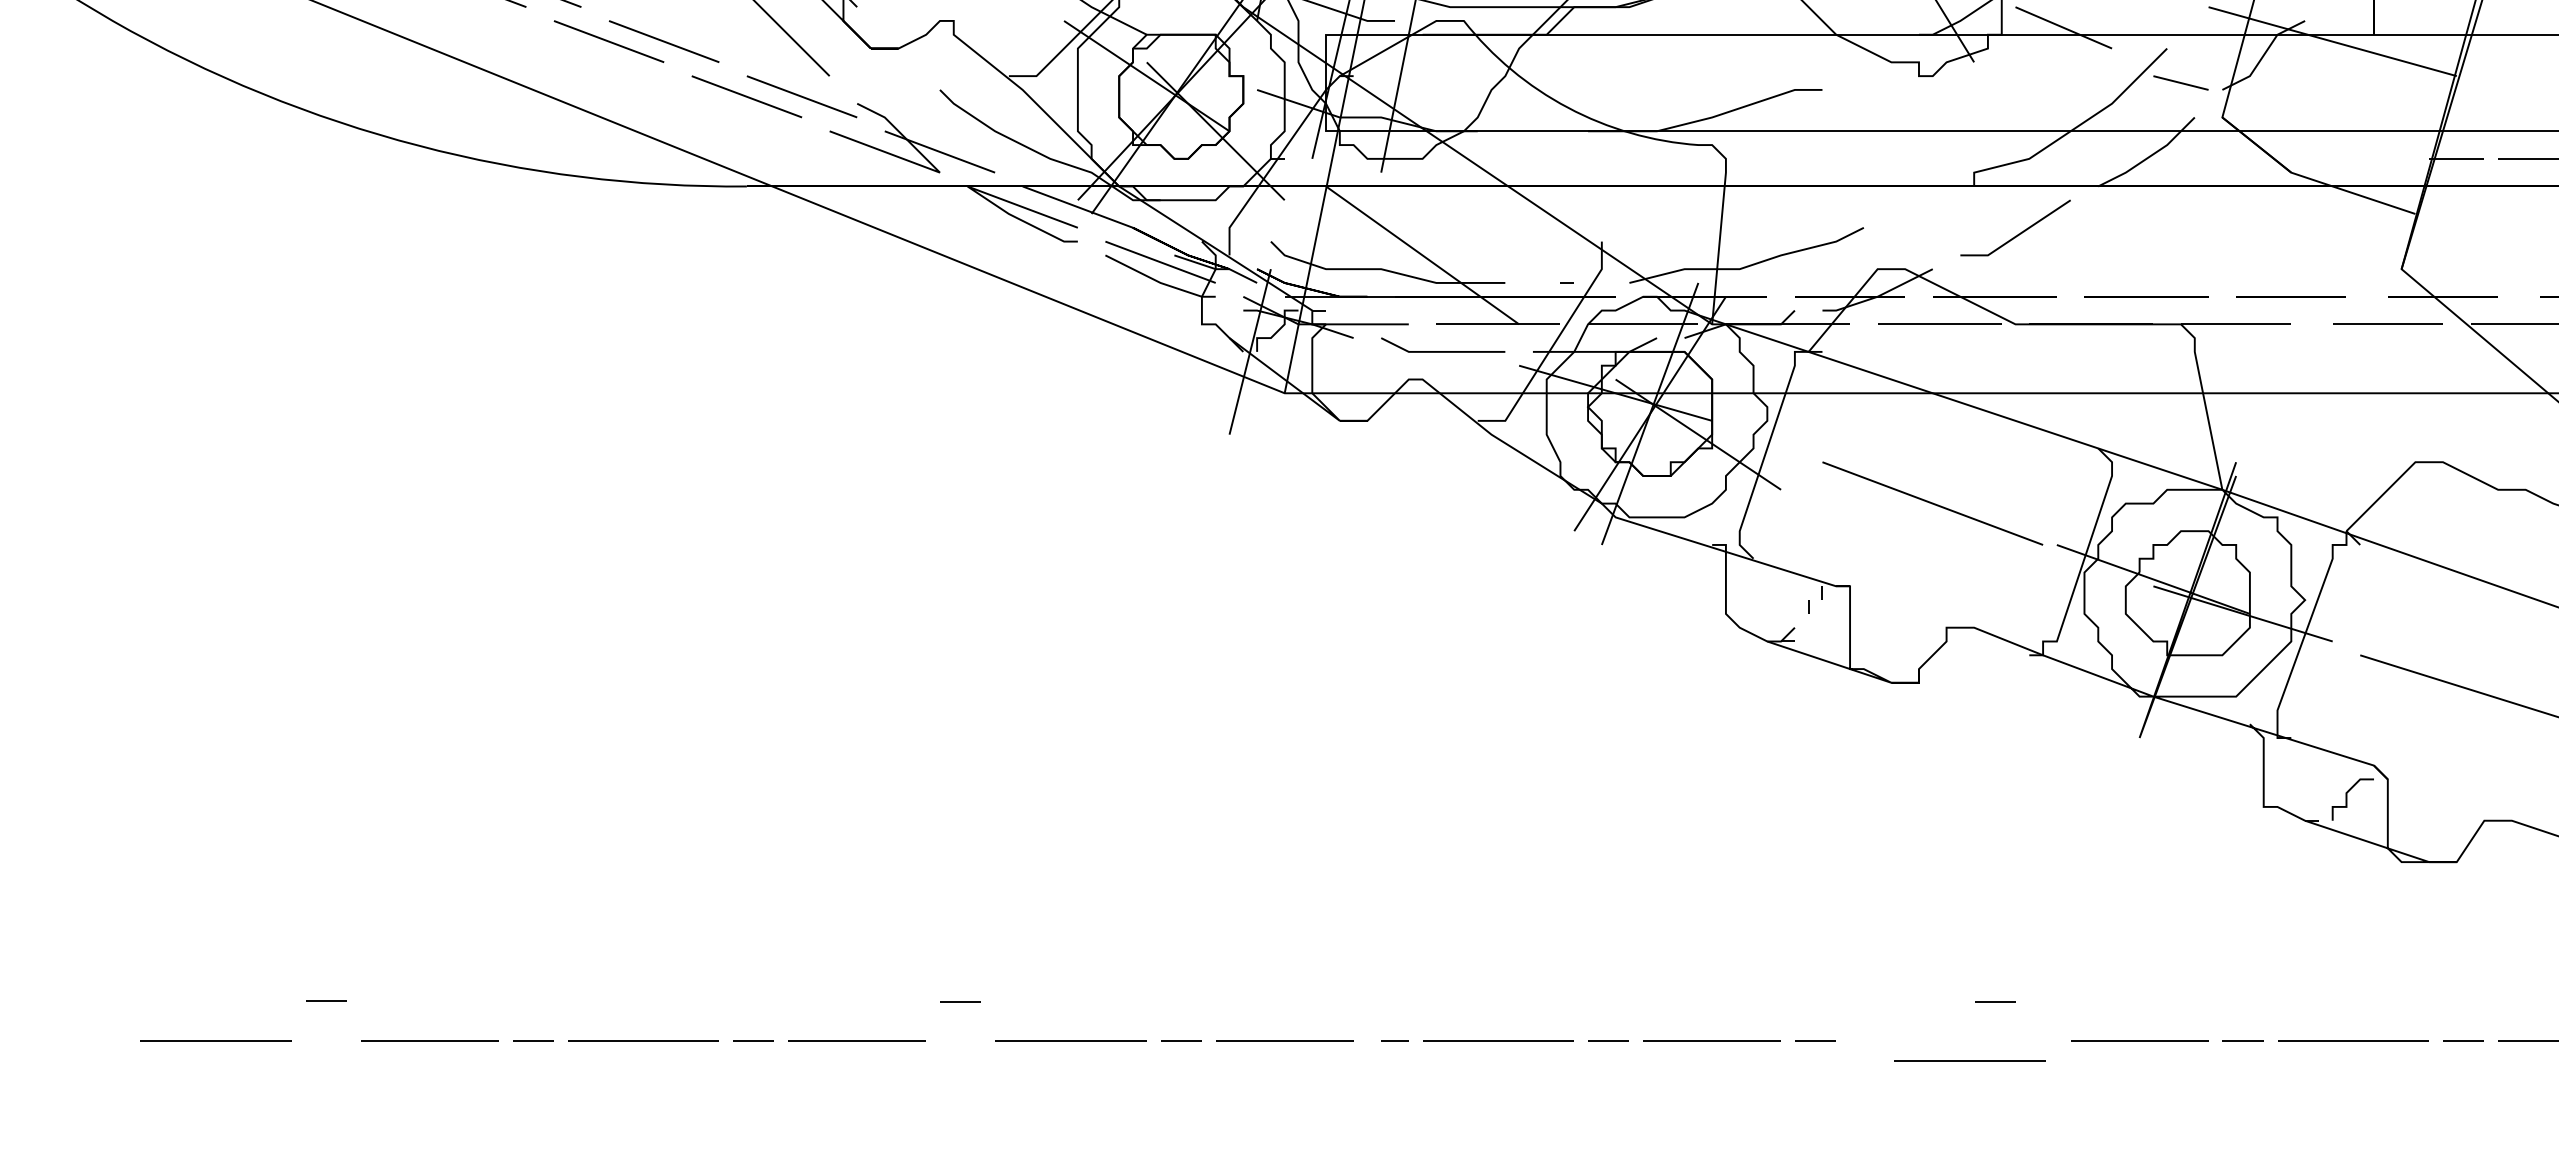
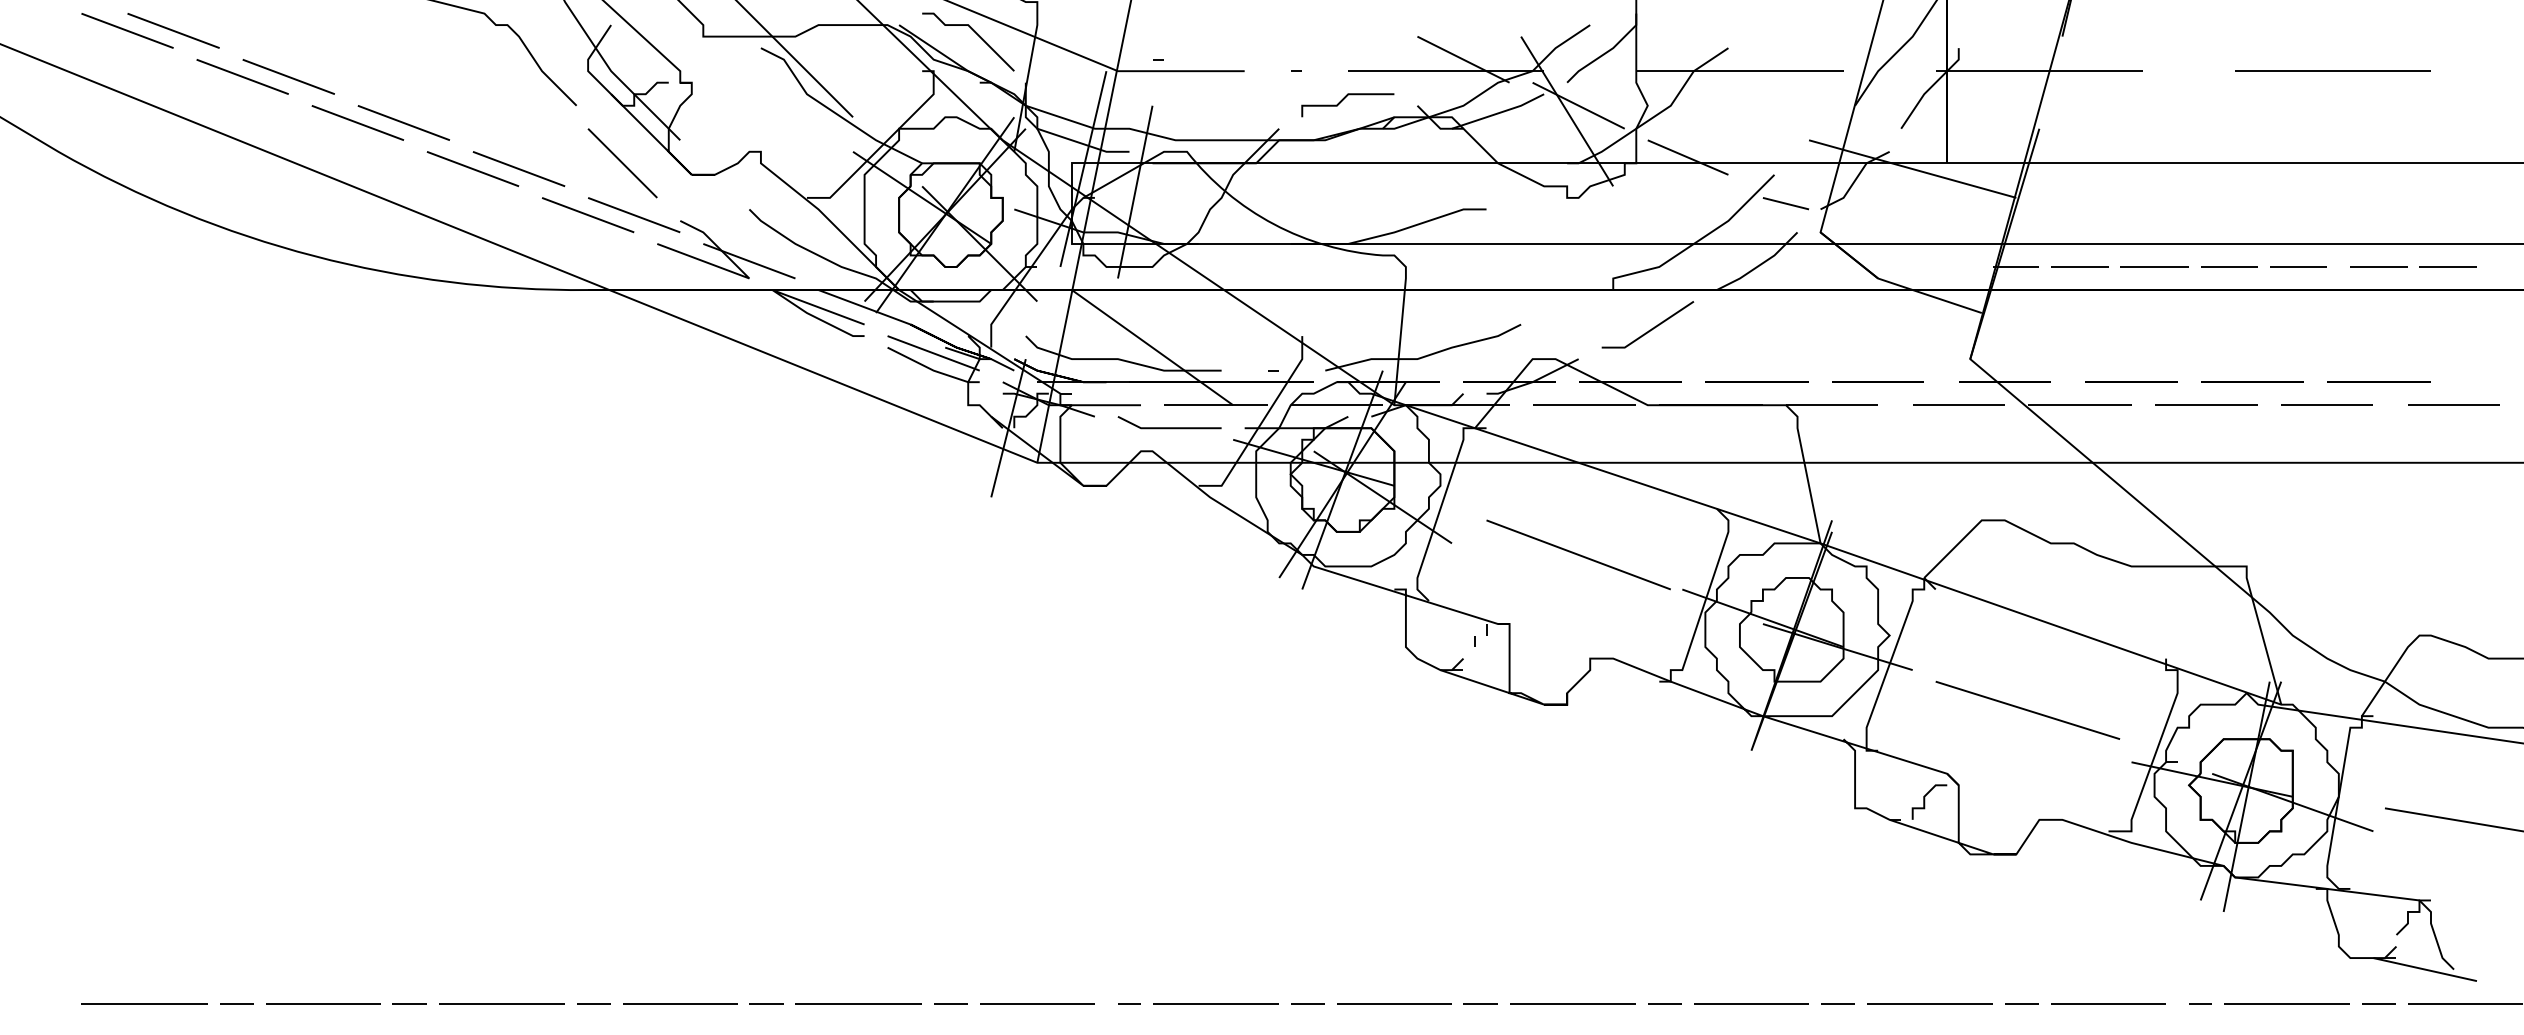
line: (325, 999) -> (236, 1003), moved
line: (960, 1001) -> (766, 1003), moved
line: (1994, 1001) -> (1664, 1003), moved
line: (1969, 1059) -> (1572, 1003), moved

